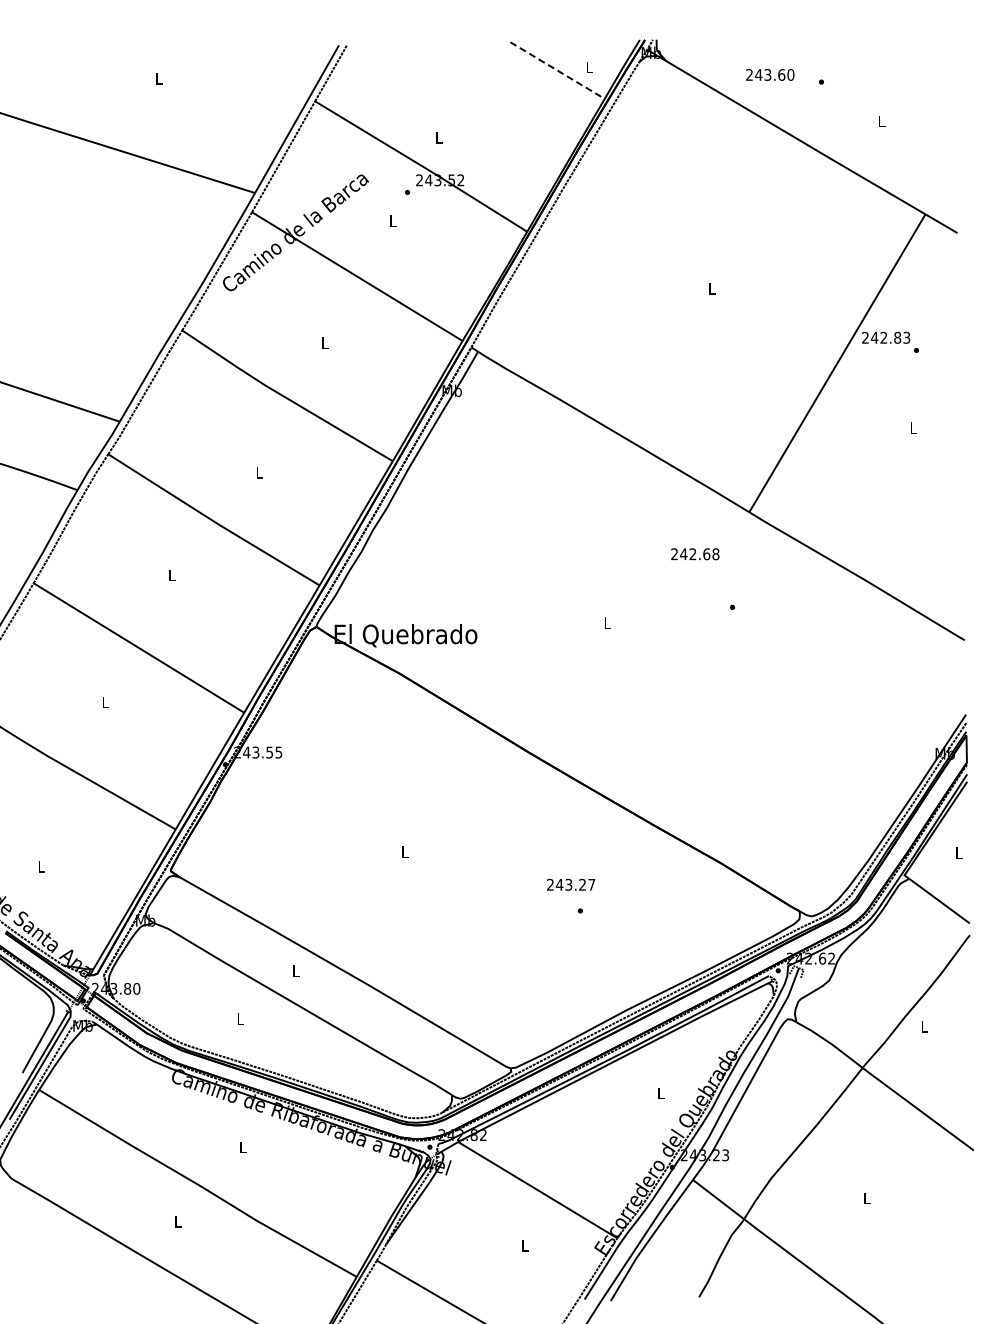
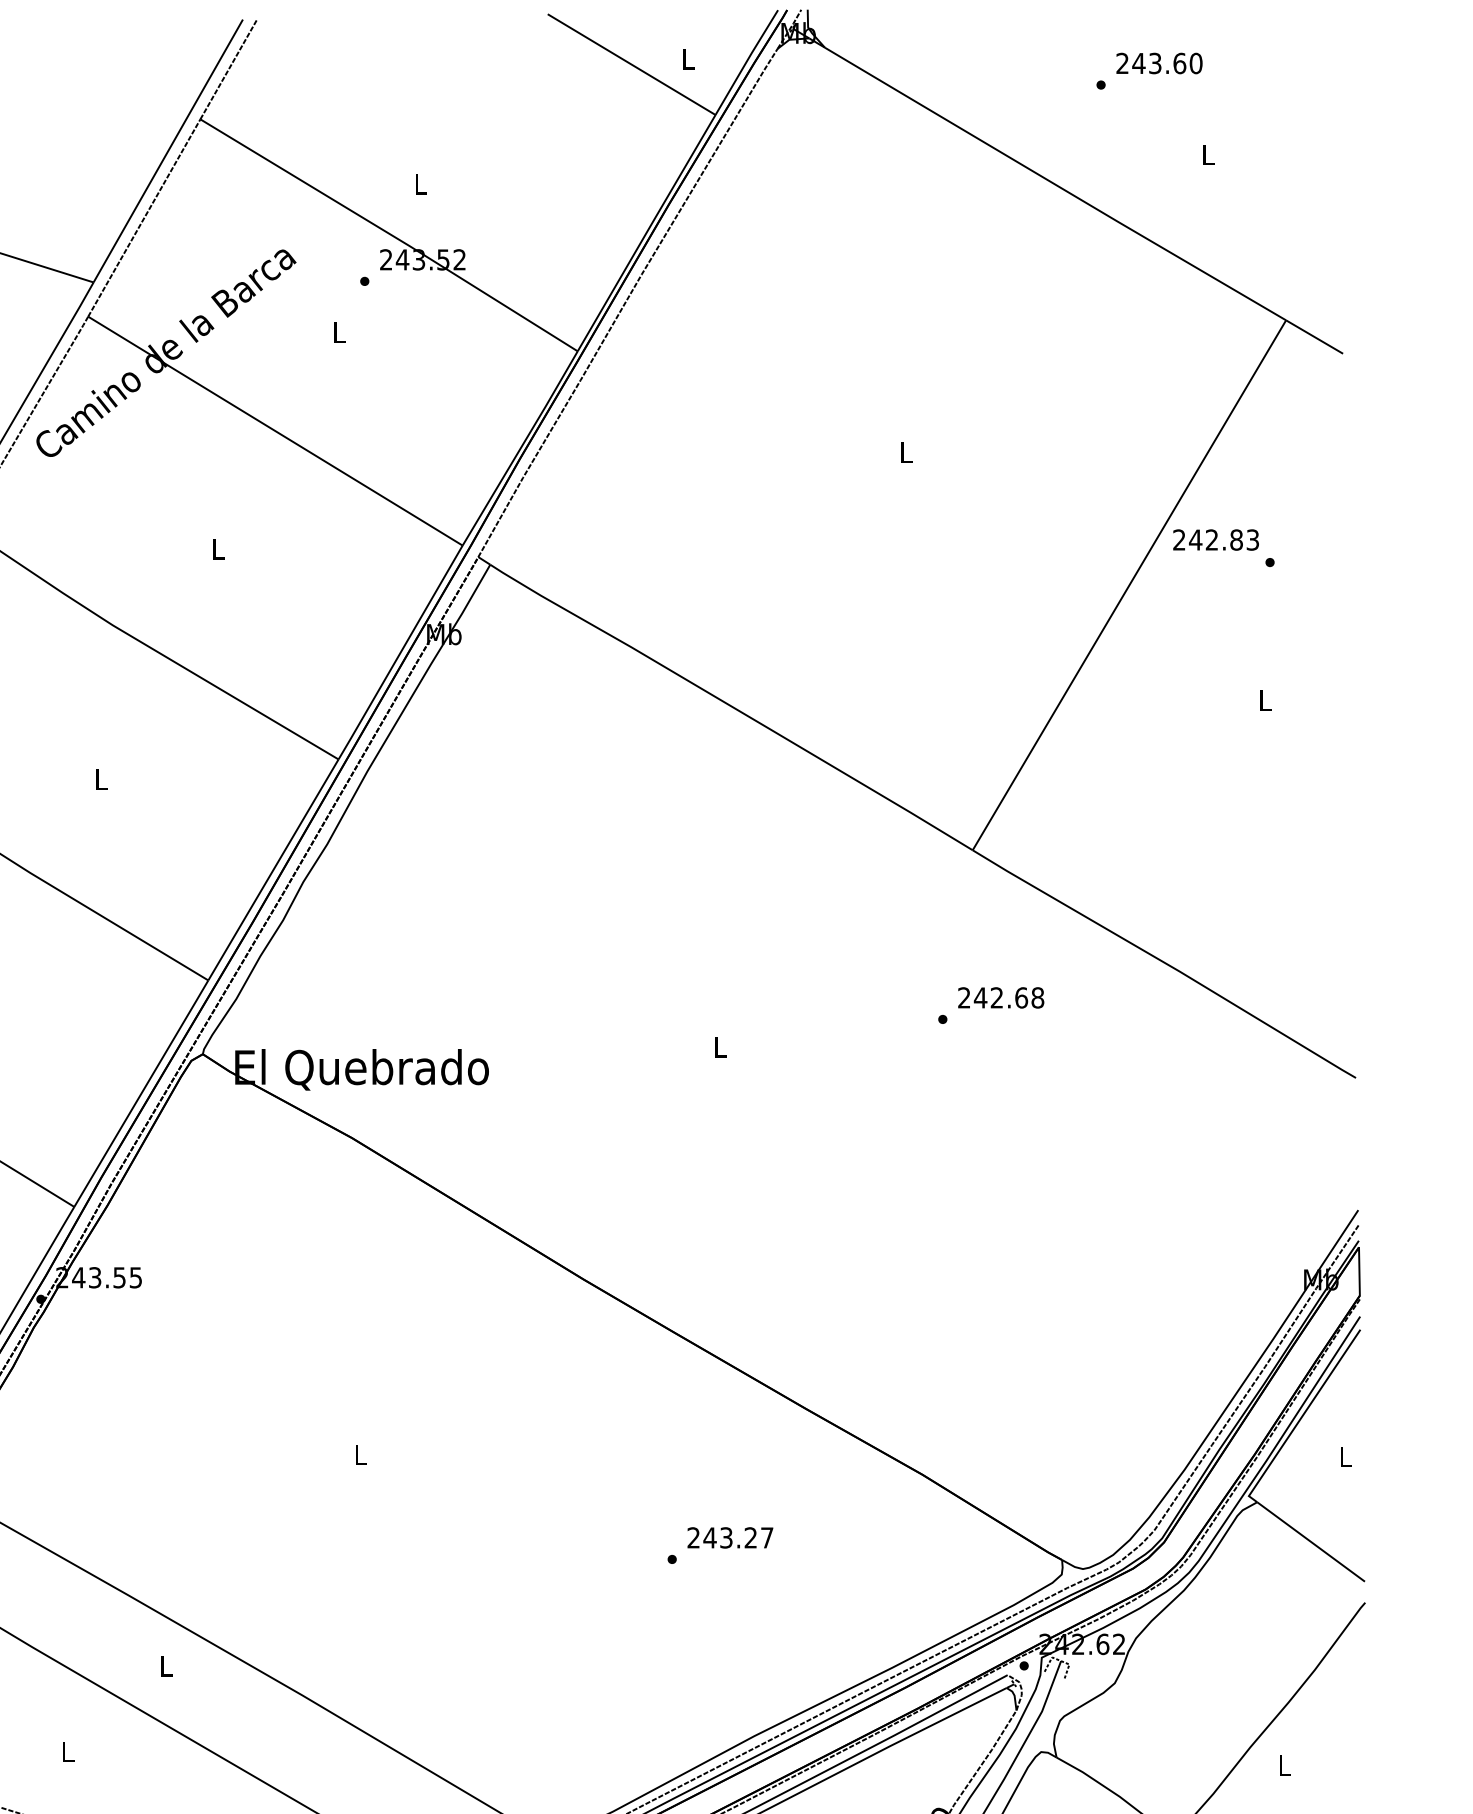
line: (558, 70) -> (633, 64), dashed -> solid
text: (770, 74) -> (1159, 62), moved
text: (695, 554) -> (1001, 998), moved
text: (571, 884) -> (731, 1537), moved

